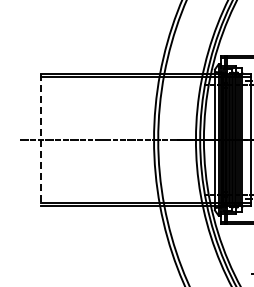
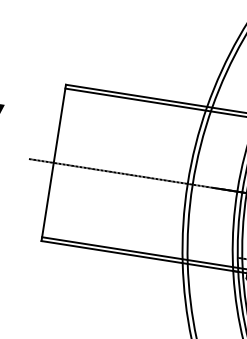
line: (40, 140) -> (53, 163), dashed -> solid

